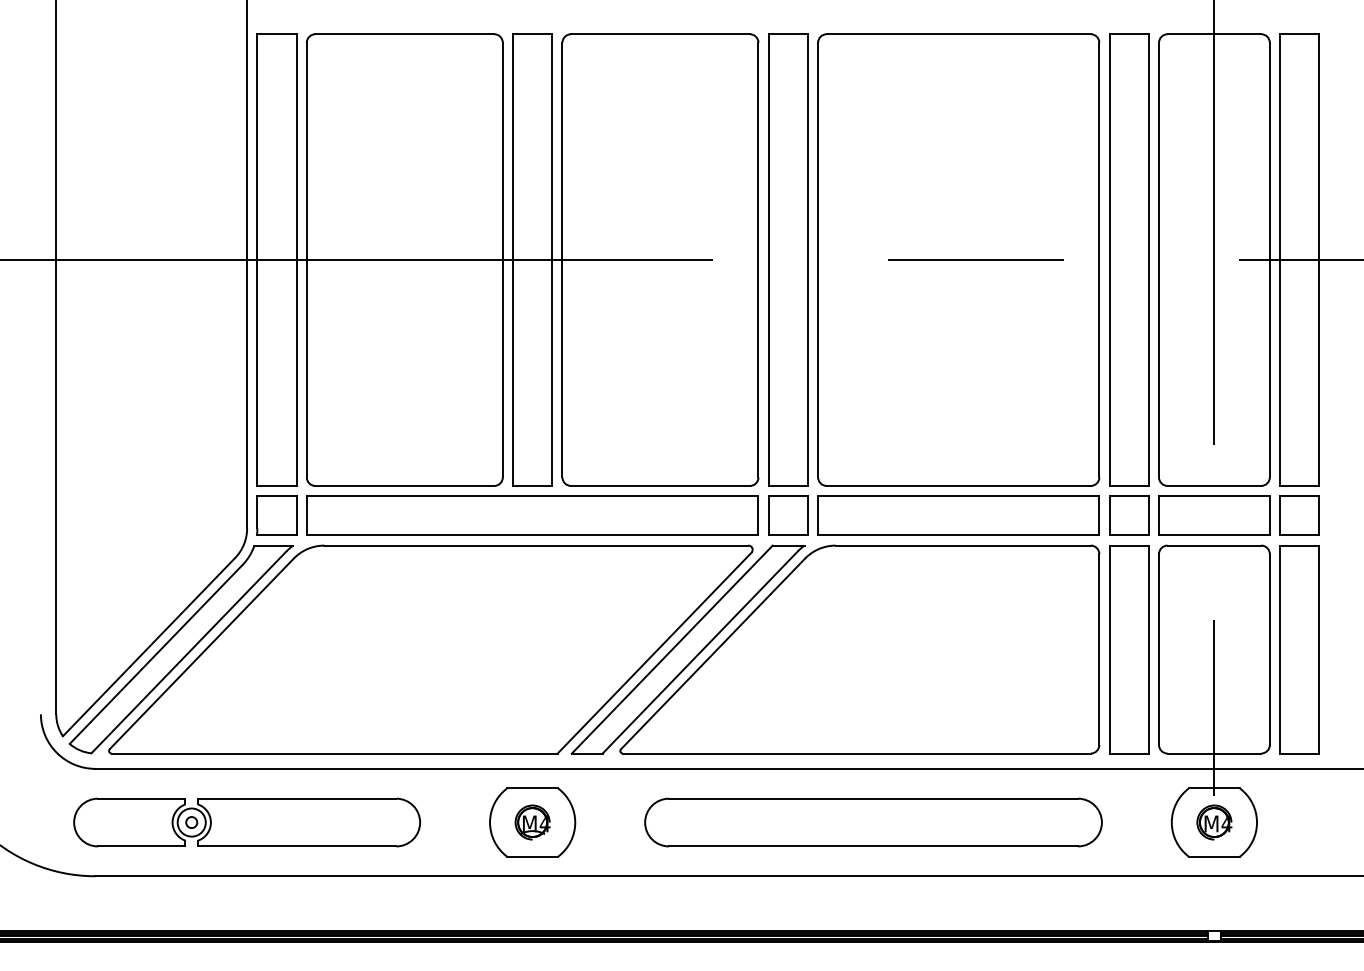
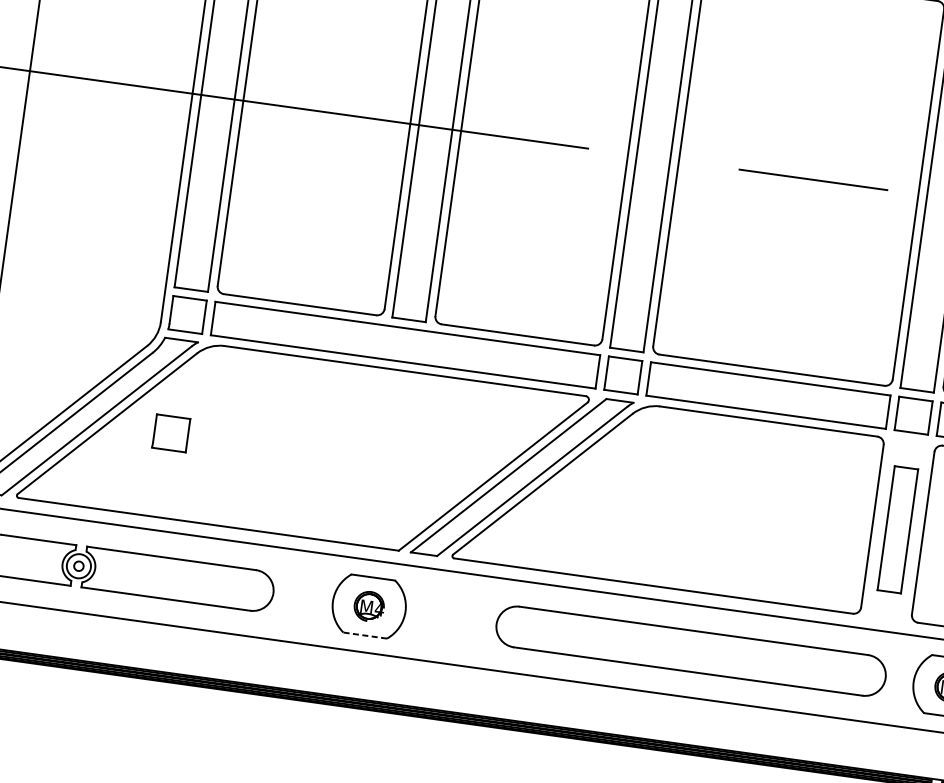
part: (1129, 649) -> (898, 529), size x0.7
part: (276, 654) -> (170, 433), added
part: (873, 822) -> (691, 651), moved
line: (532, 856) -> (365, 635), solid -> dashed

